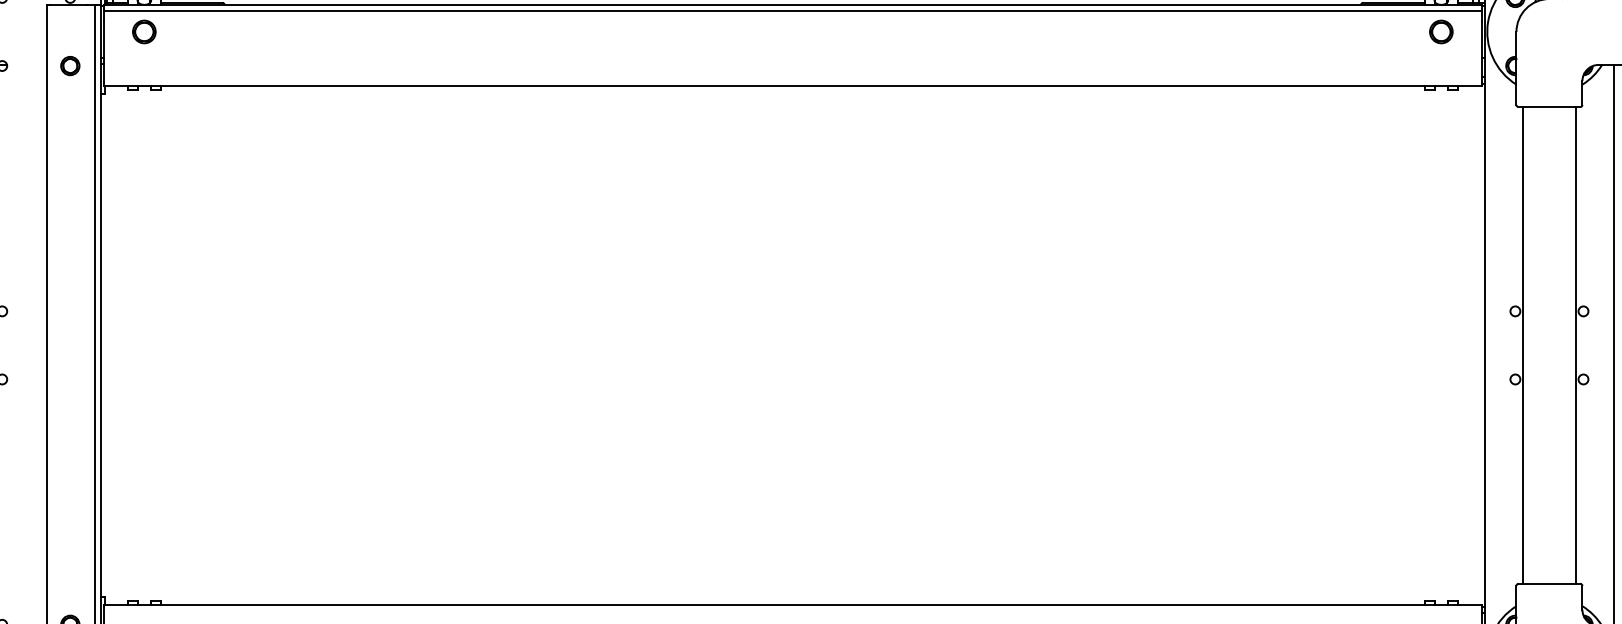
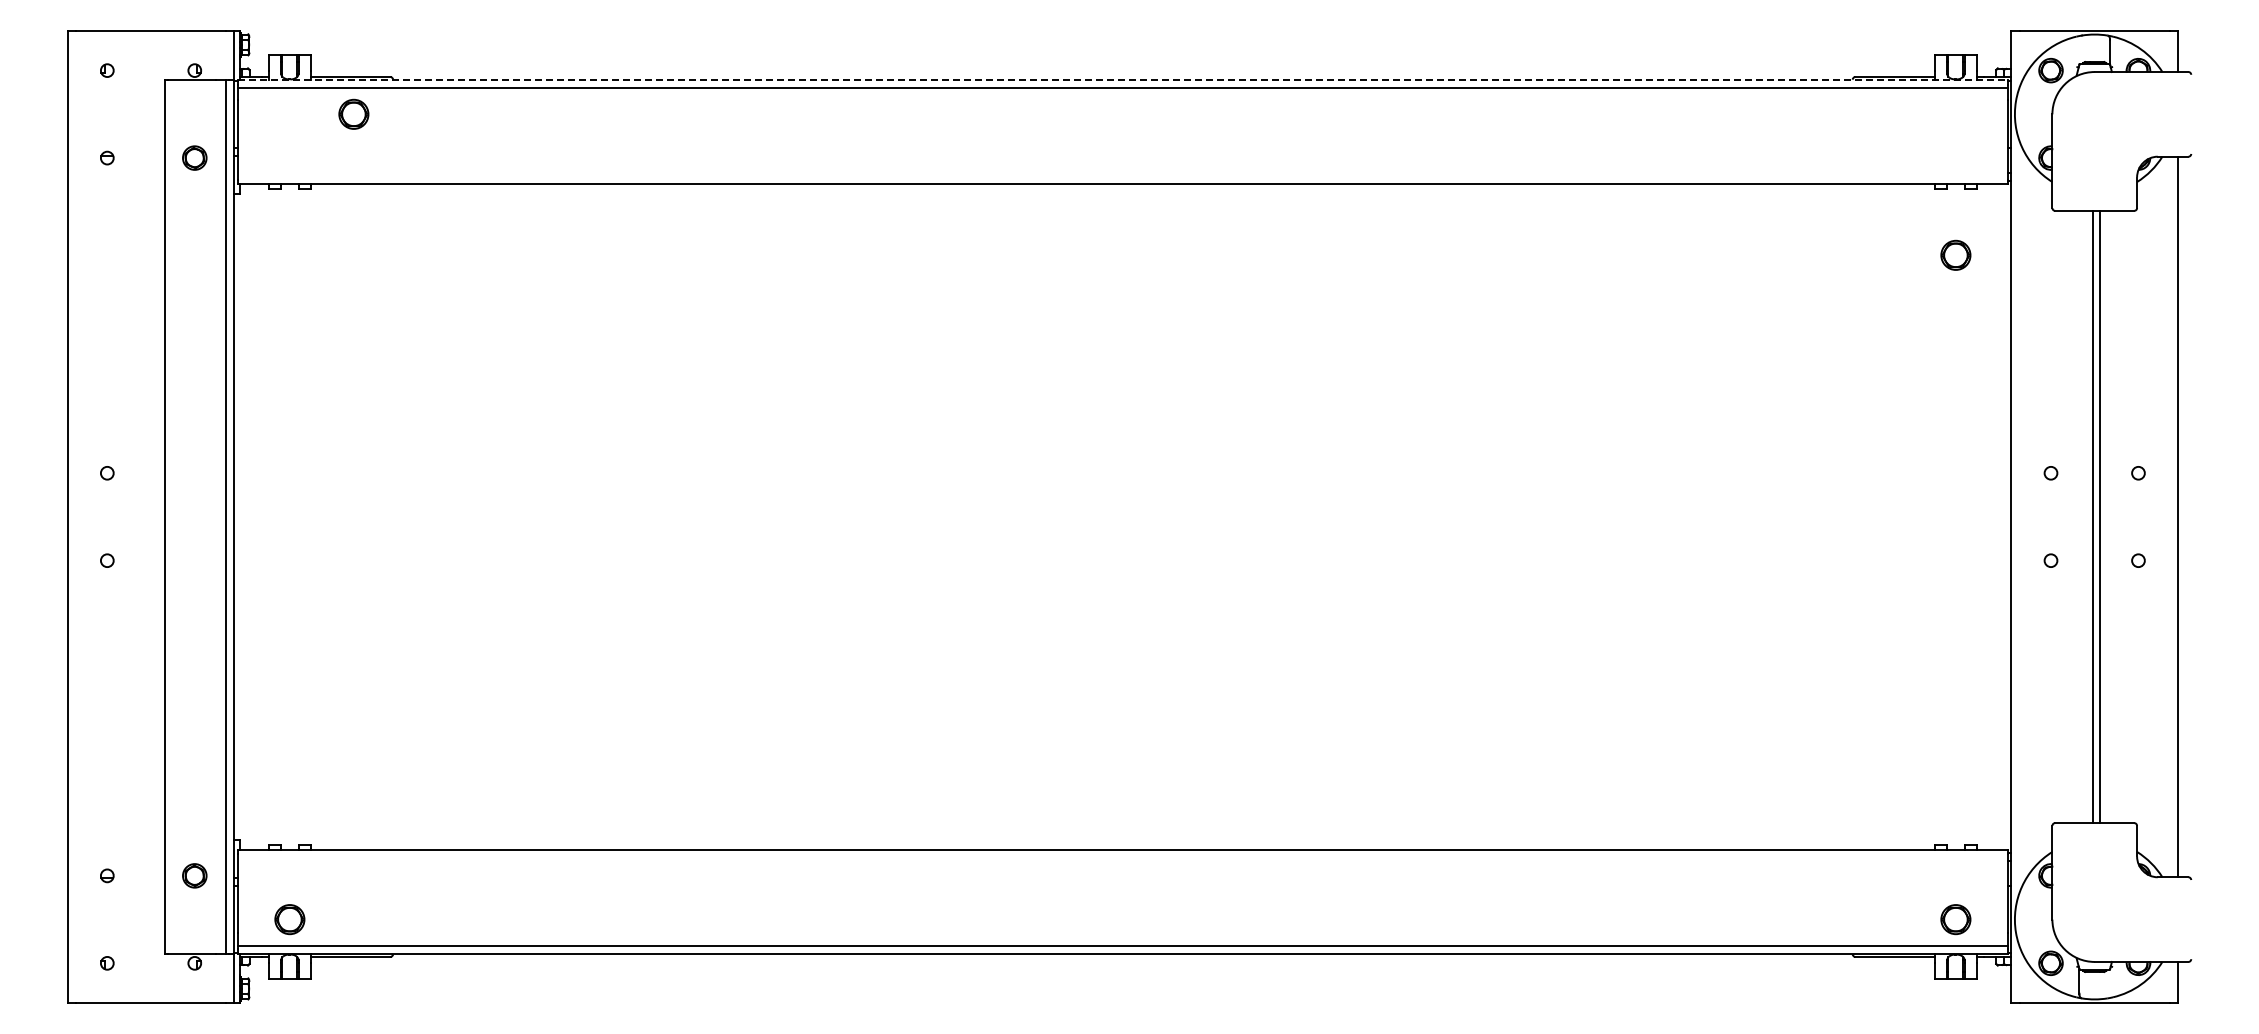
line: (793, 4) -> (1123, 79), solid -> dashed
part: (144, 31) -> (353, 113), moved
part: (1441, 31) -> (1955, 254), moved
line: (1523, 345) -> (2100, 516), moved
line: (1575, 345) -> (2093, 516), moved

